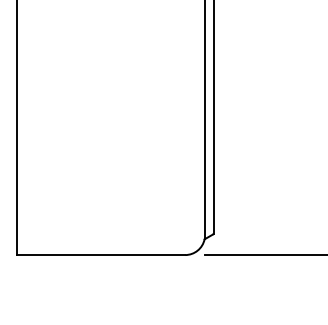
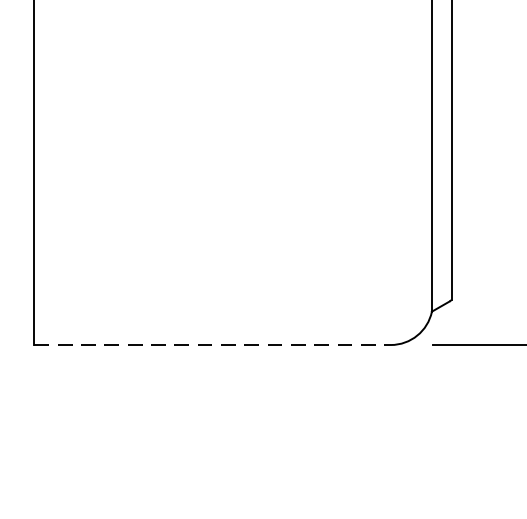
line: (101, 255) -> (213, 345), solid -> dashed

